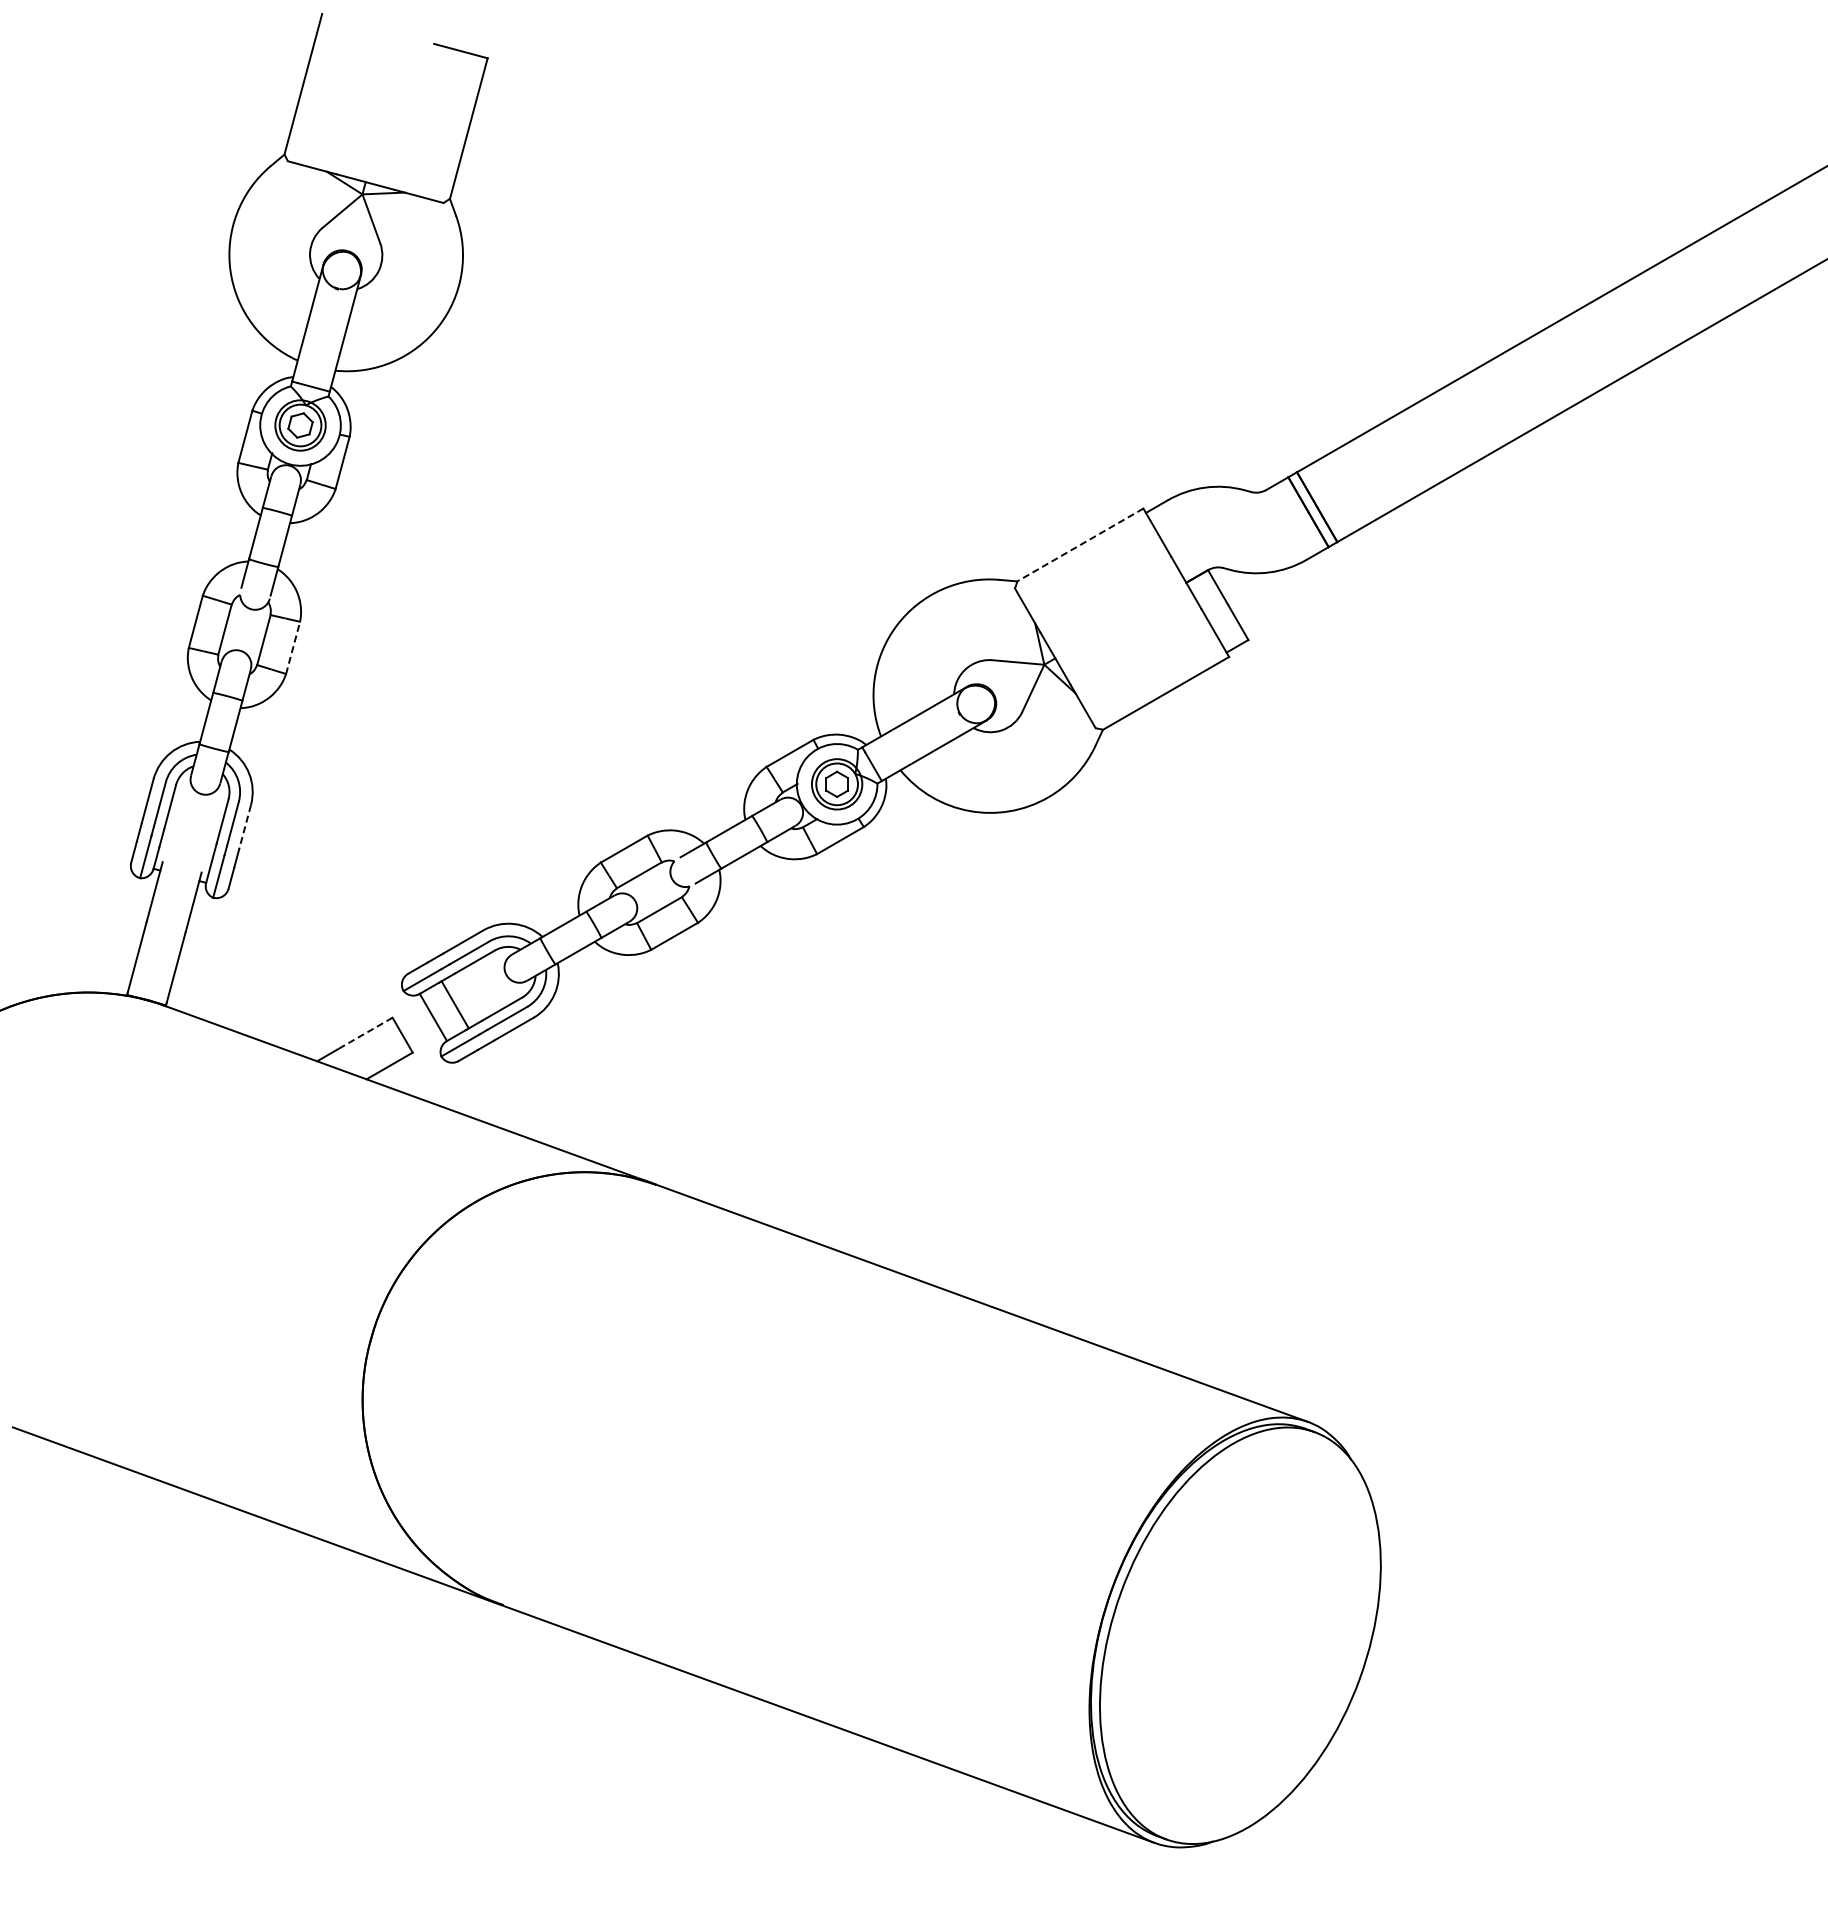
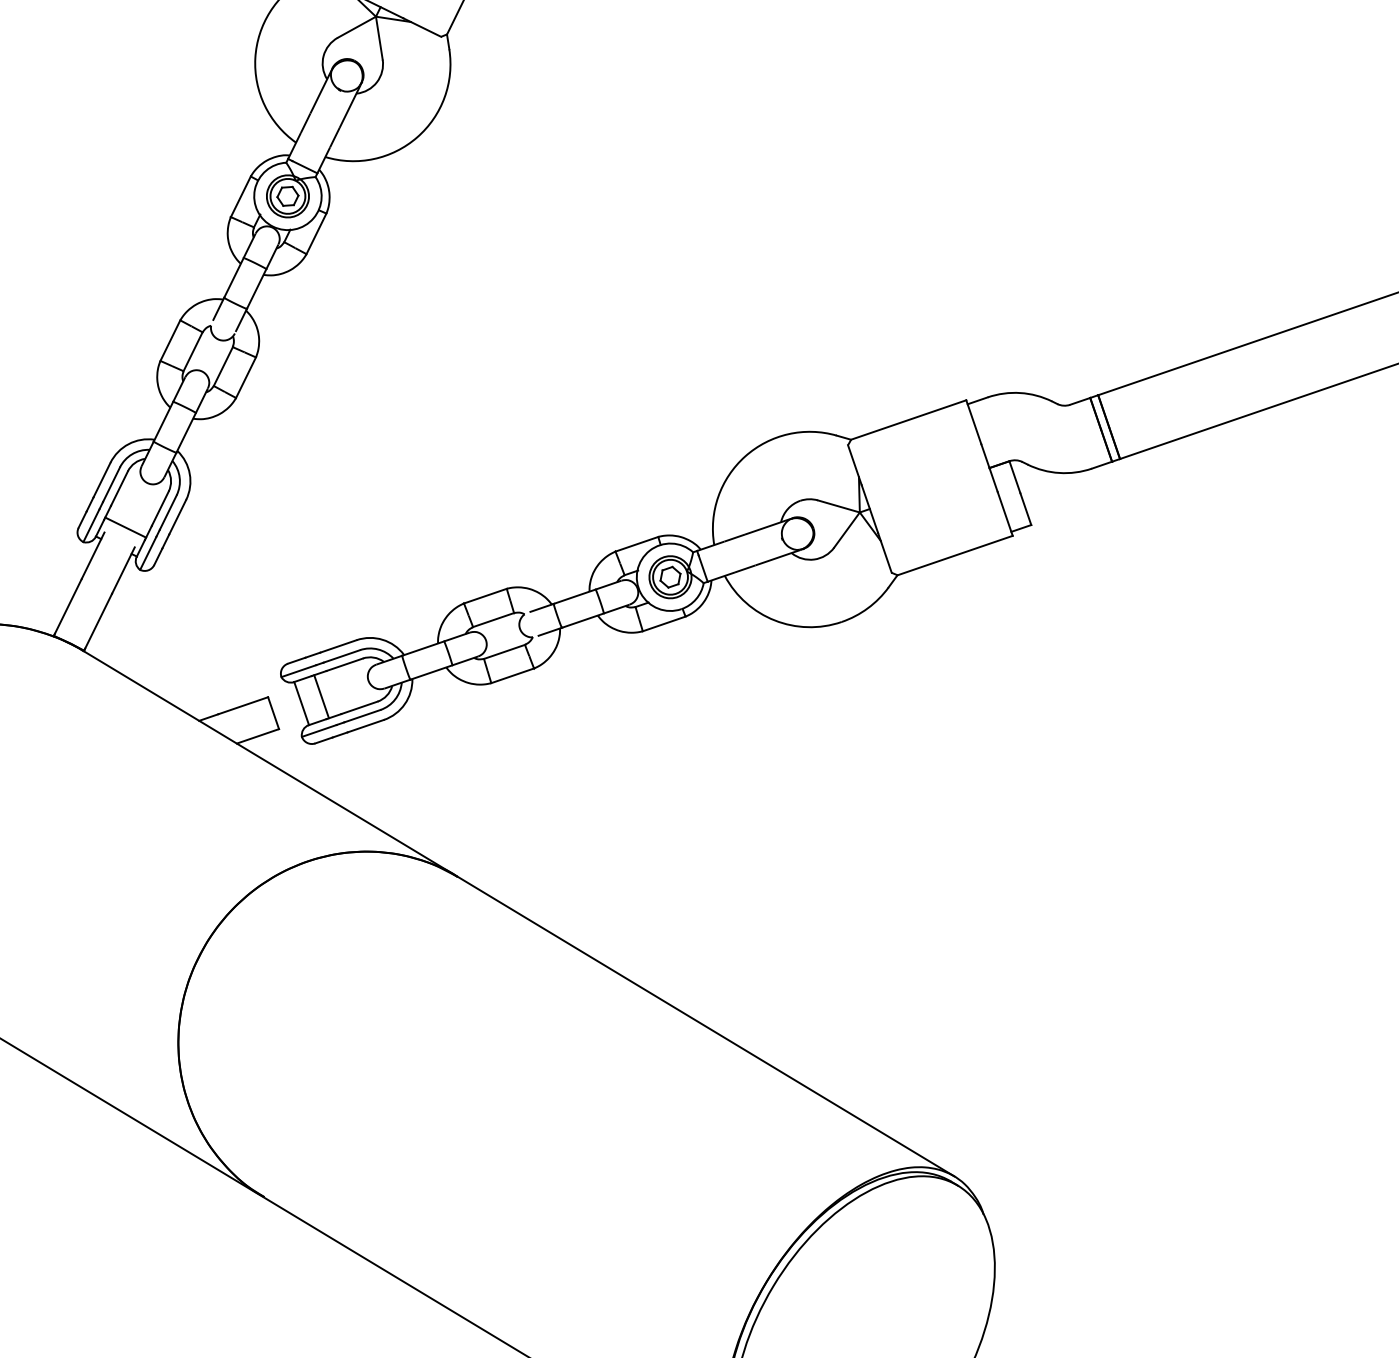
line: (1080, 545) -> (908, 420), dashed -> solid
line: (293, 647) -> (246, 377), dashed -> solid
line: (245, 827) -> (178, 517), dashed -> solid
line: (186, 851) -> (125, 527), added
line: (365, 1033) -> (243, 705), dashed -> solid

